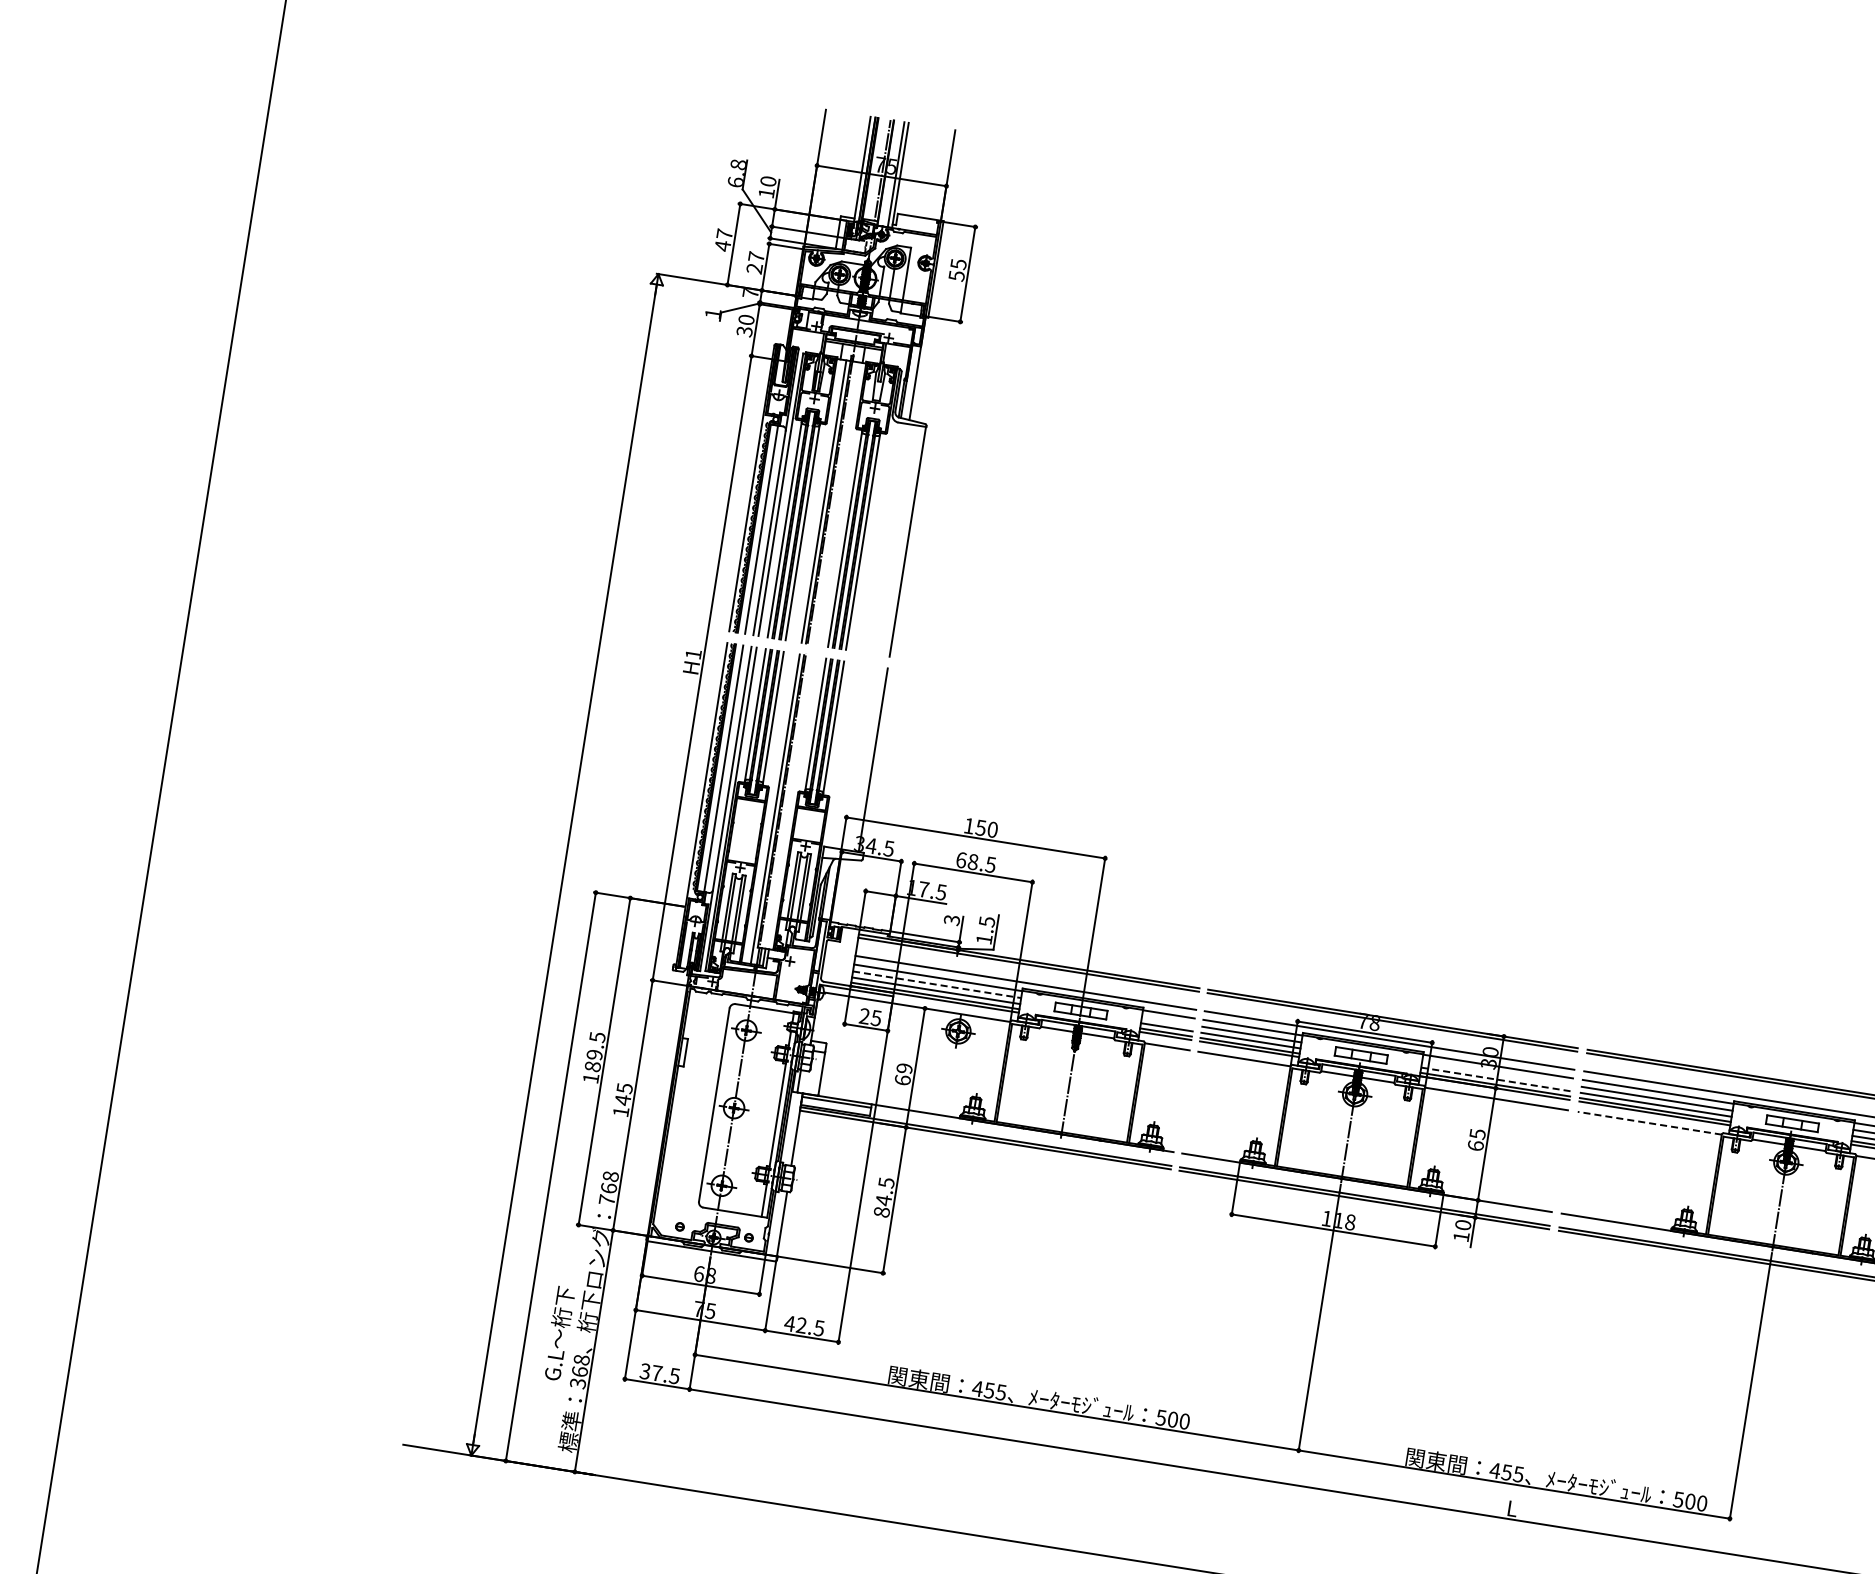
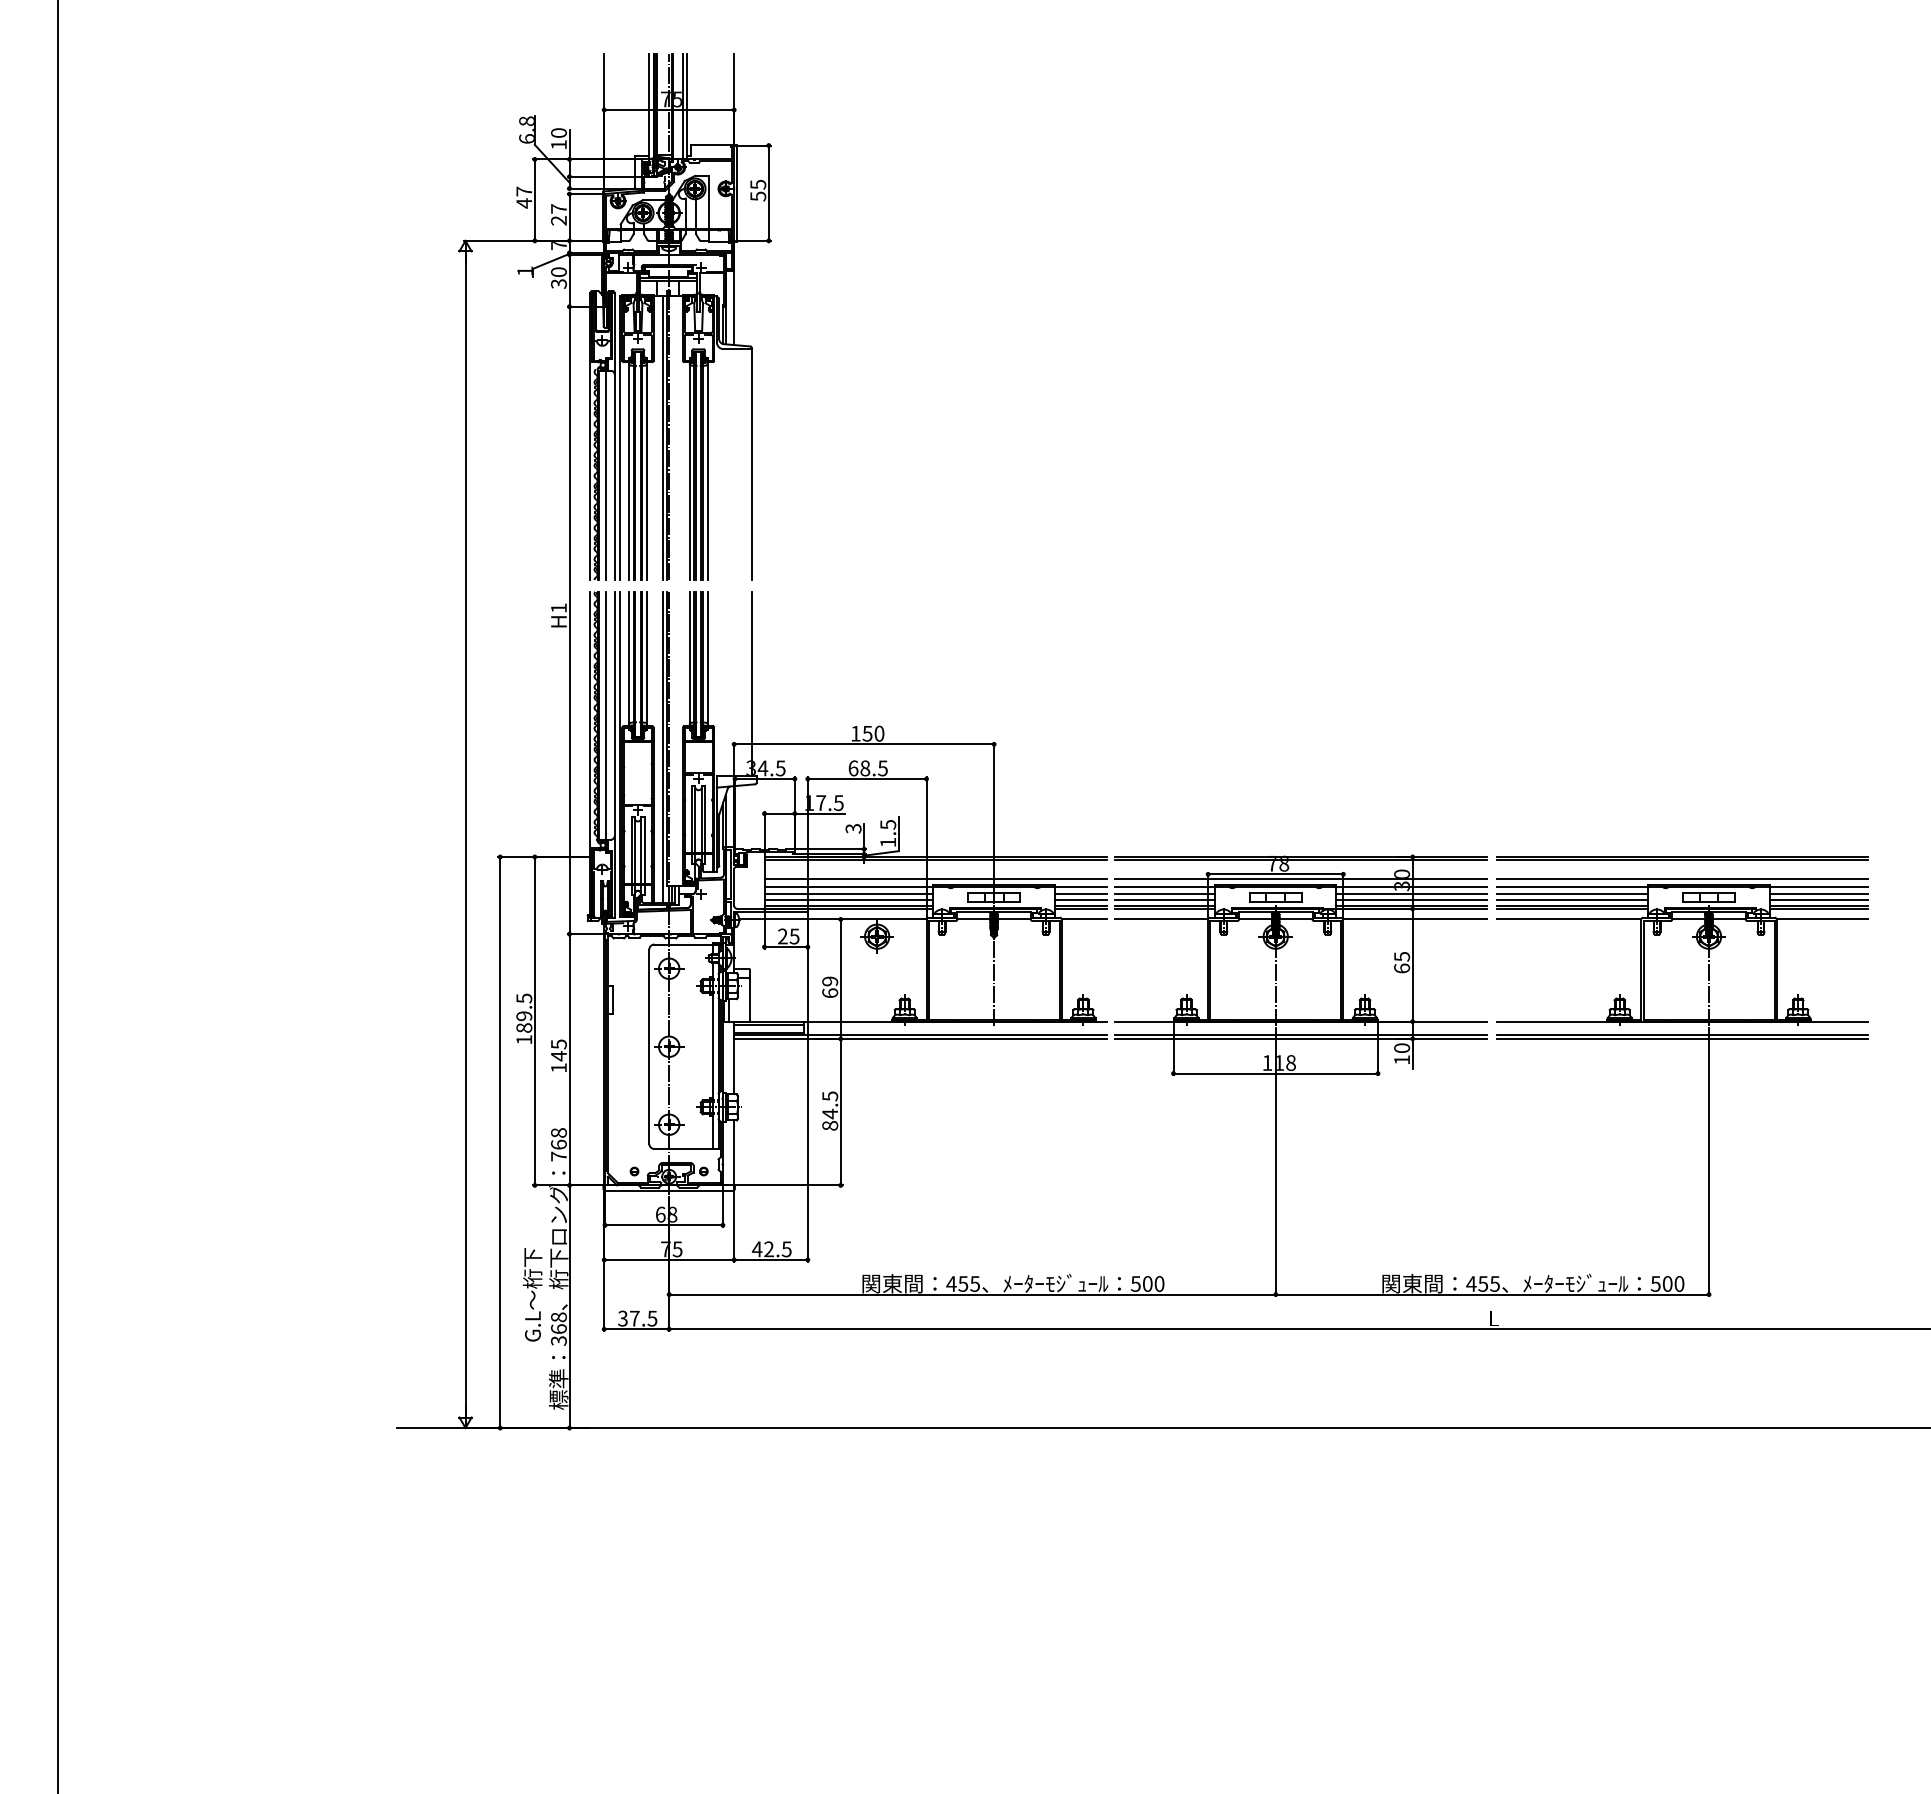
line: (937, 985) -> (849, 894), dashed -> solid
line: (1167, 1021) -> (1080, 894), added
line: (1496, 1073) -> (1411, 894), added
line: (1496, 1079) -> (1412, 900), dashed -> solid
line: (1649, 1123) -> (1568, 919), dashed -> solid

